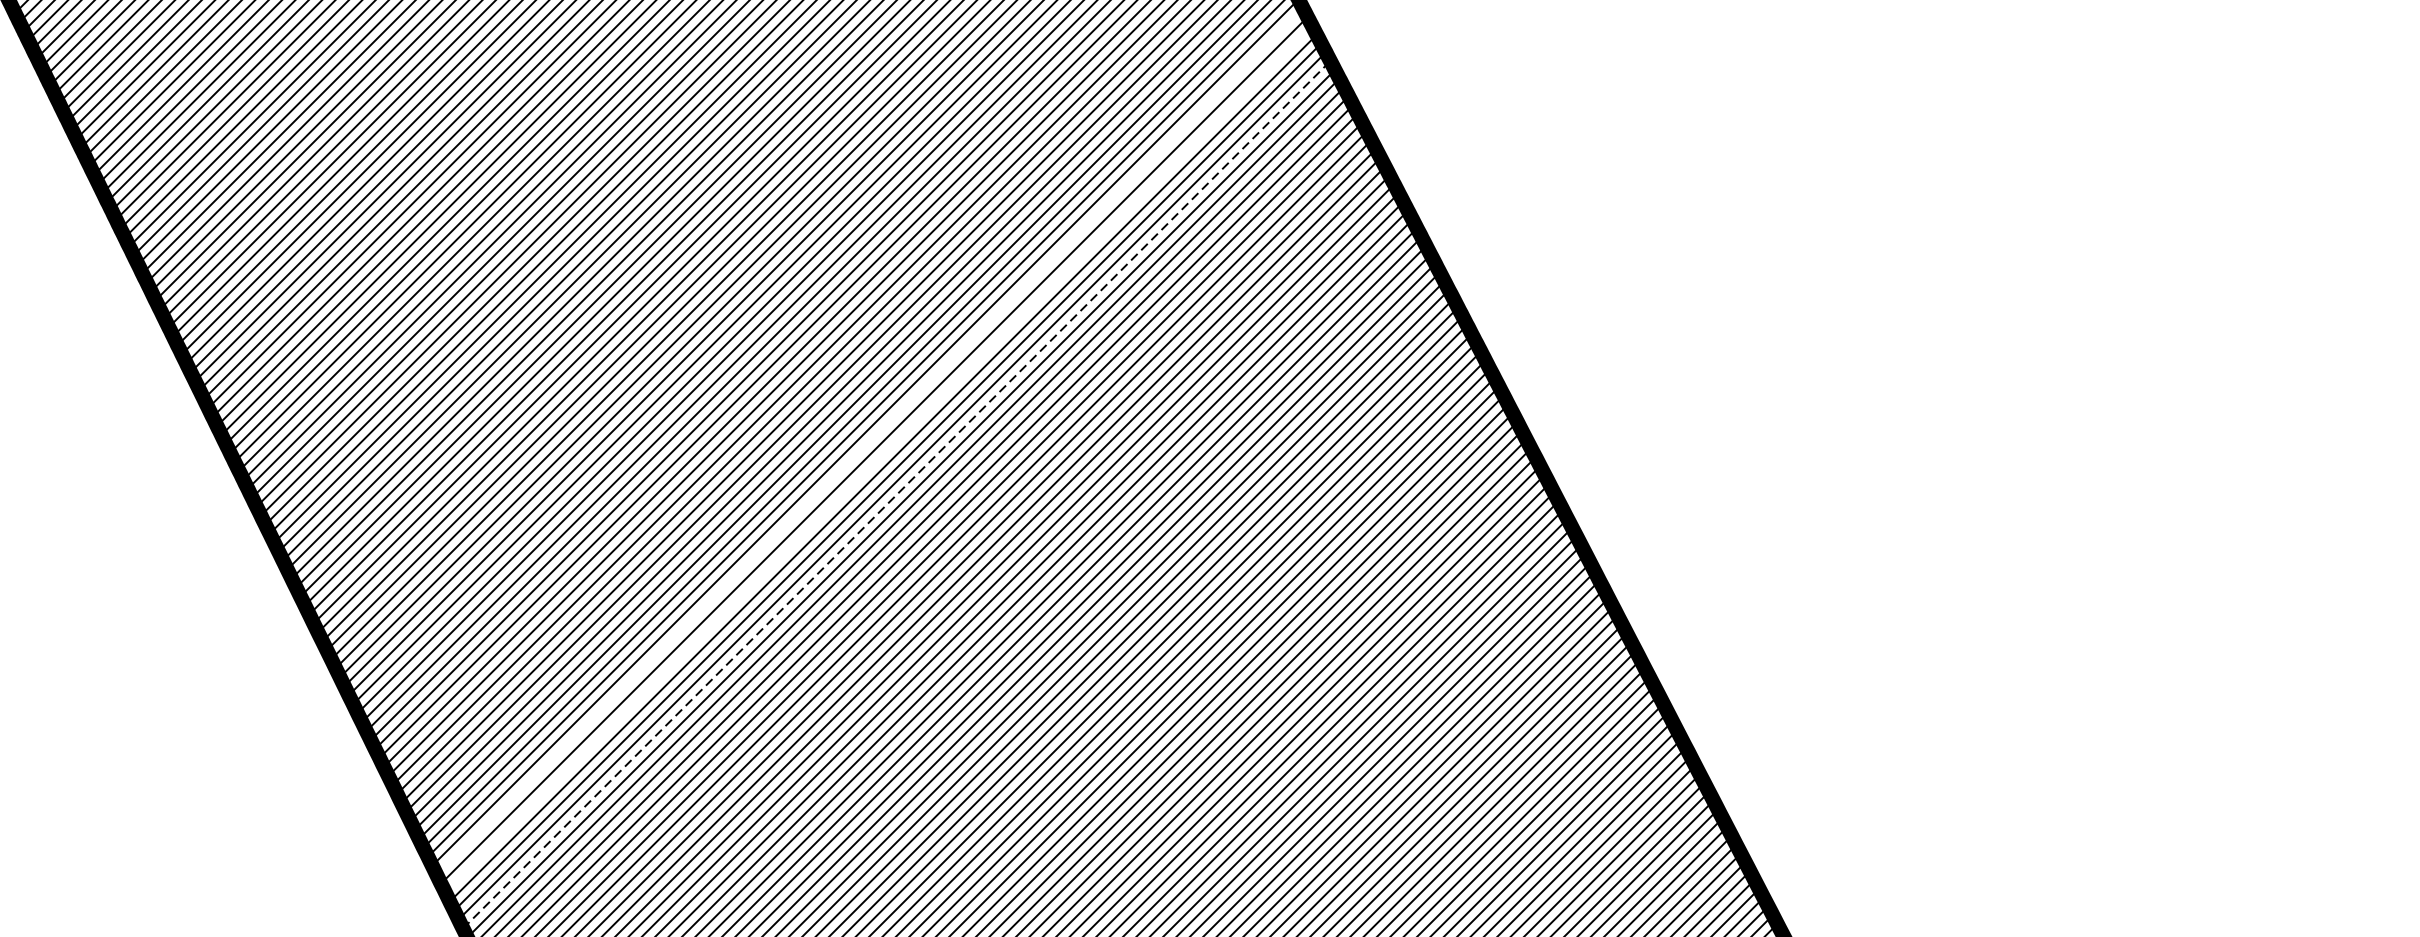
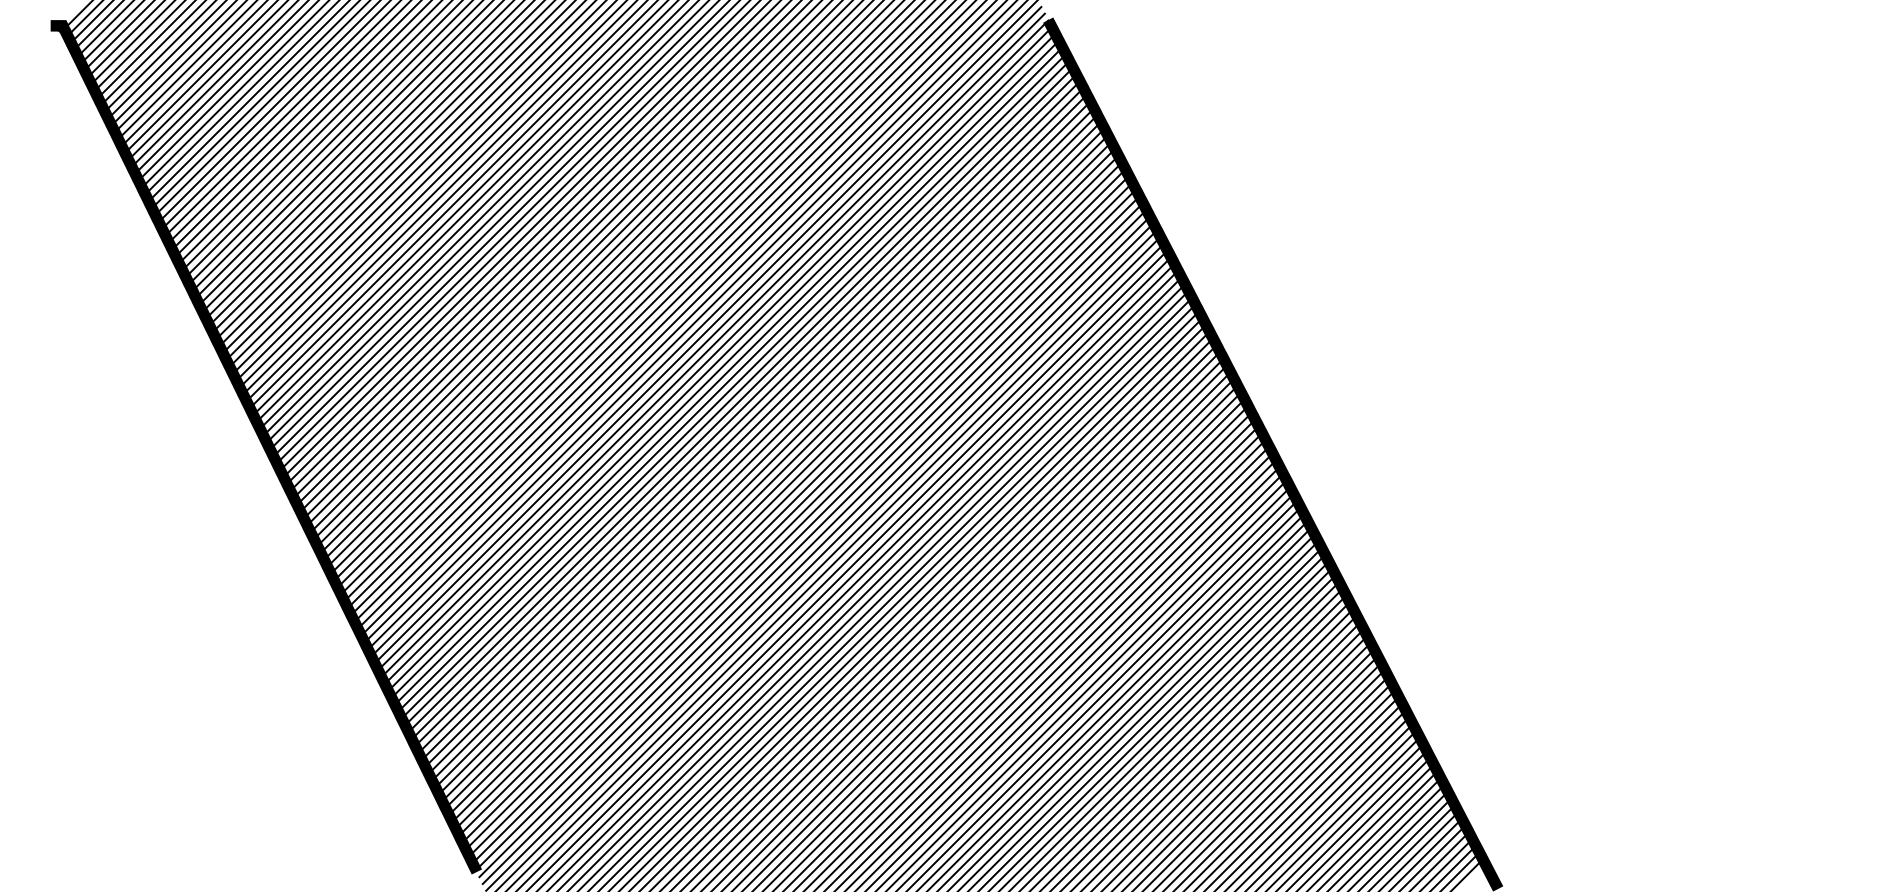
line: (869, 441) -> (774, 468), added
line: (878, 459) -> (781, 482), added
line: (897, 495) -> (796, 509), dashed -> solid

